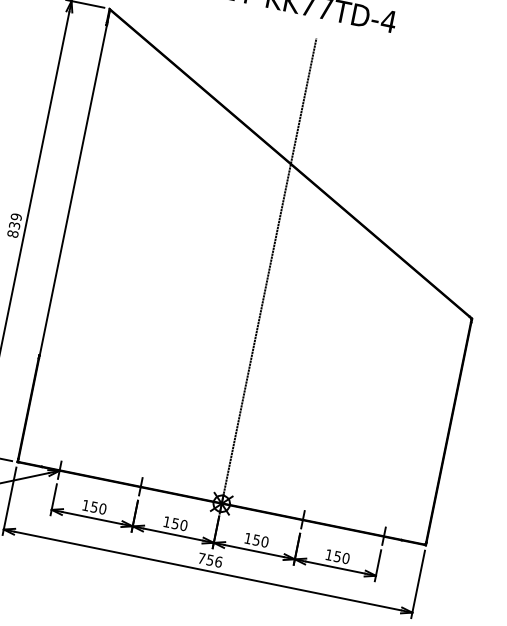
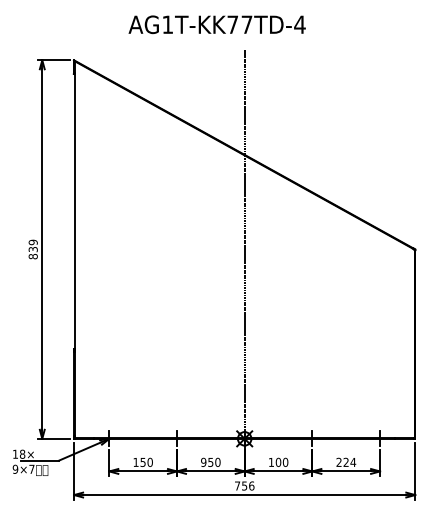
text: (166, 520) -> (203, 461), 150 -> 950
text: (256, 539) -> (278, 461), 150 -> 100
text: (338, 555) -> (346, 461), 150 -> 224

